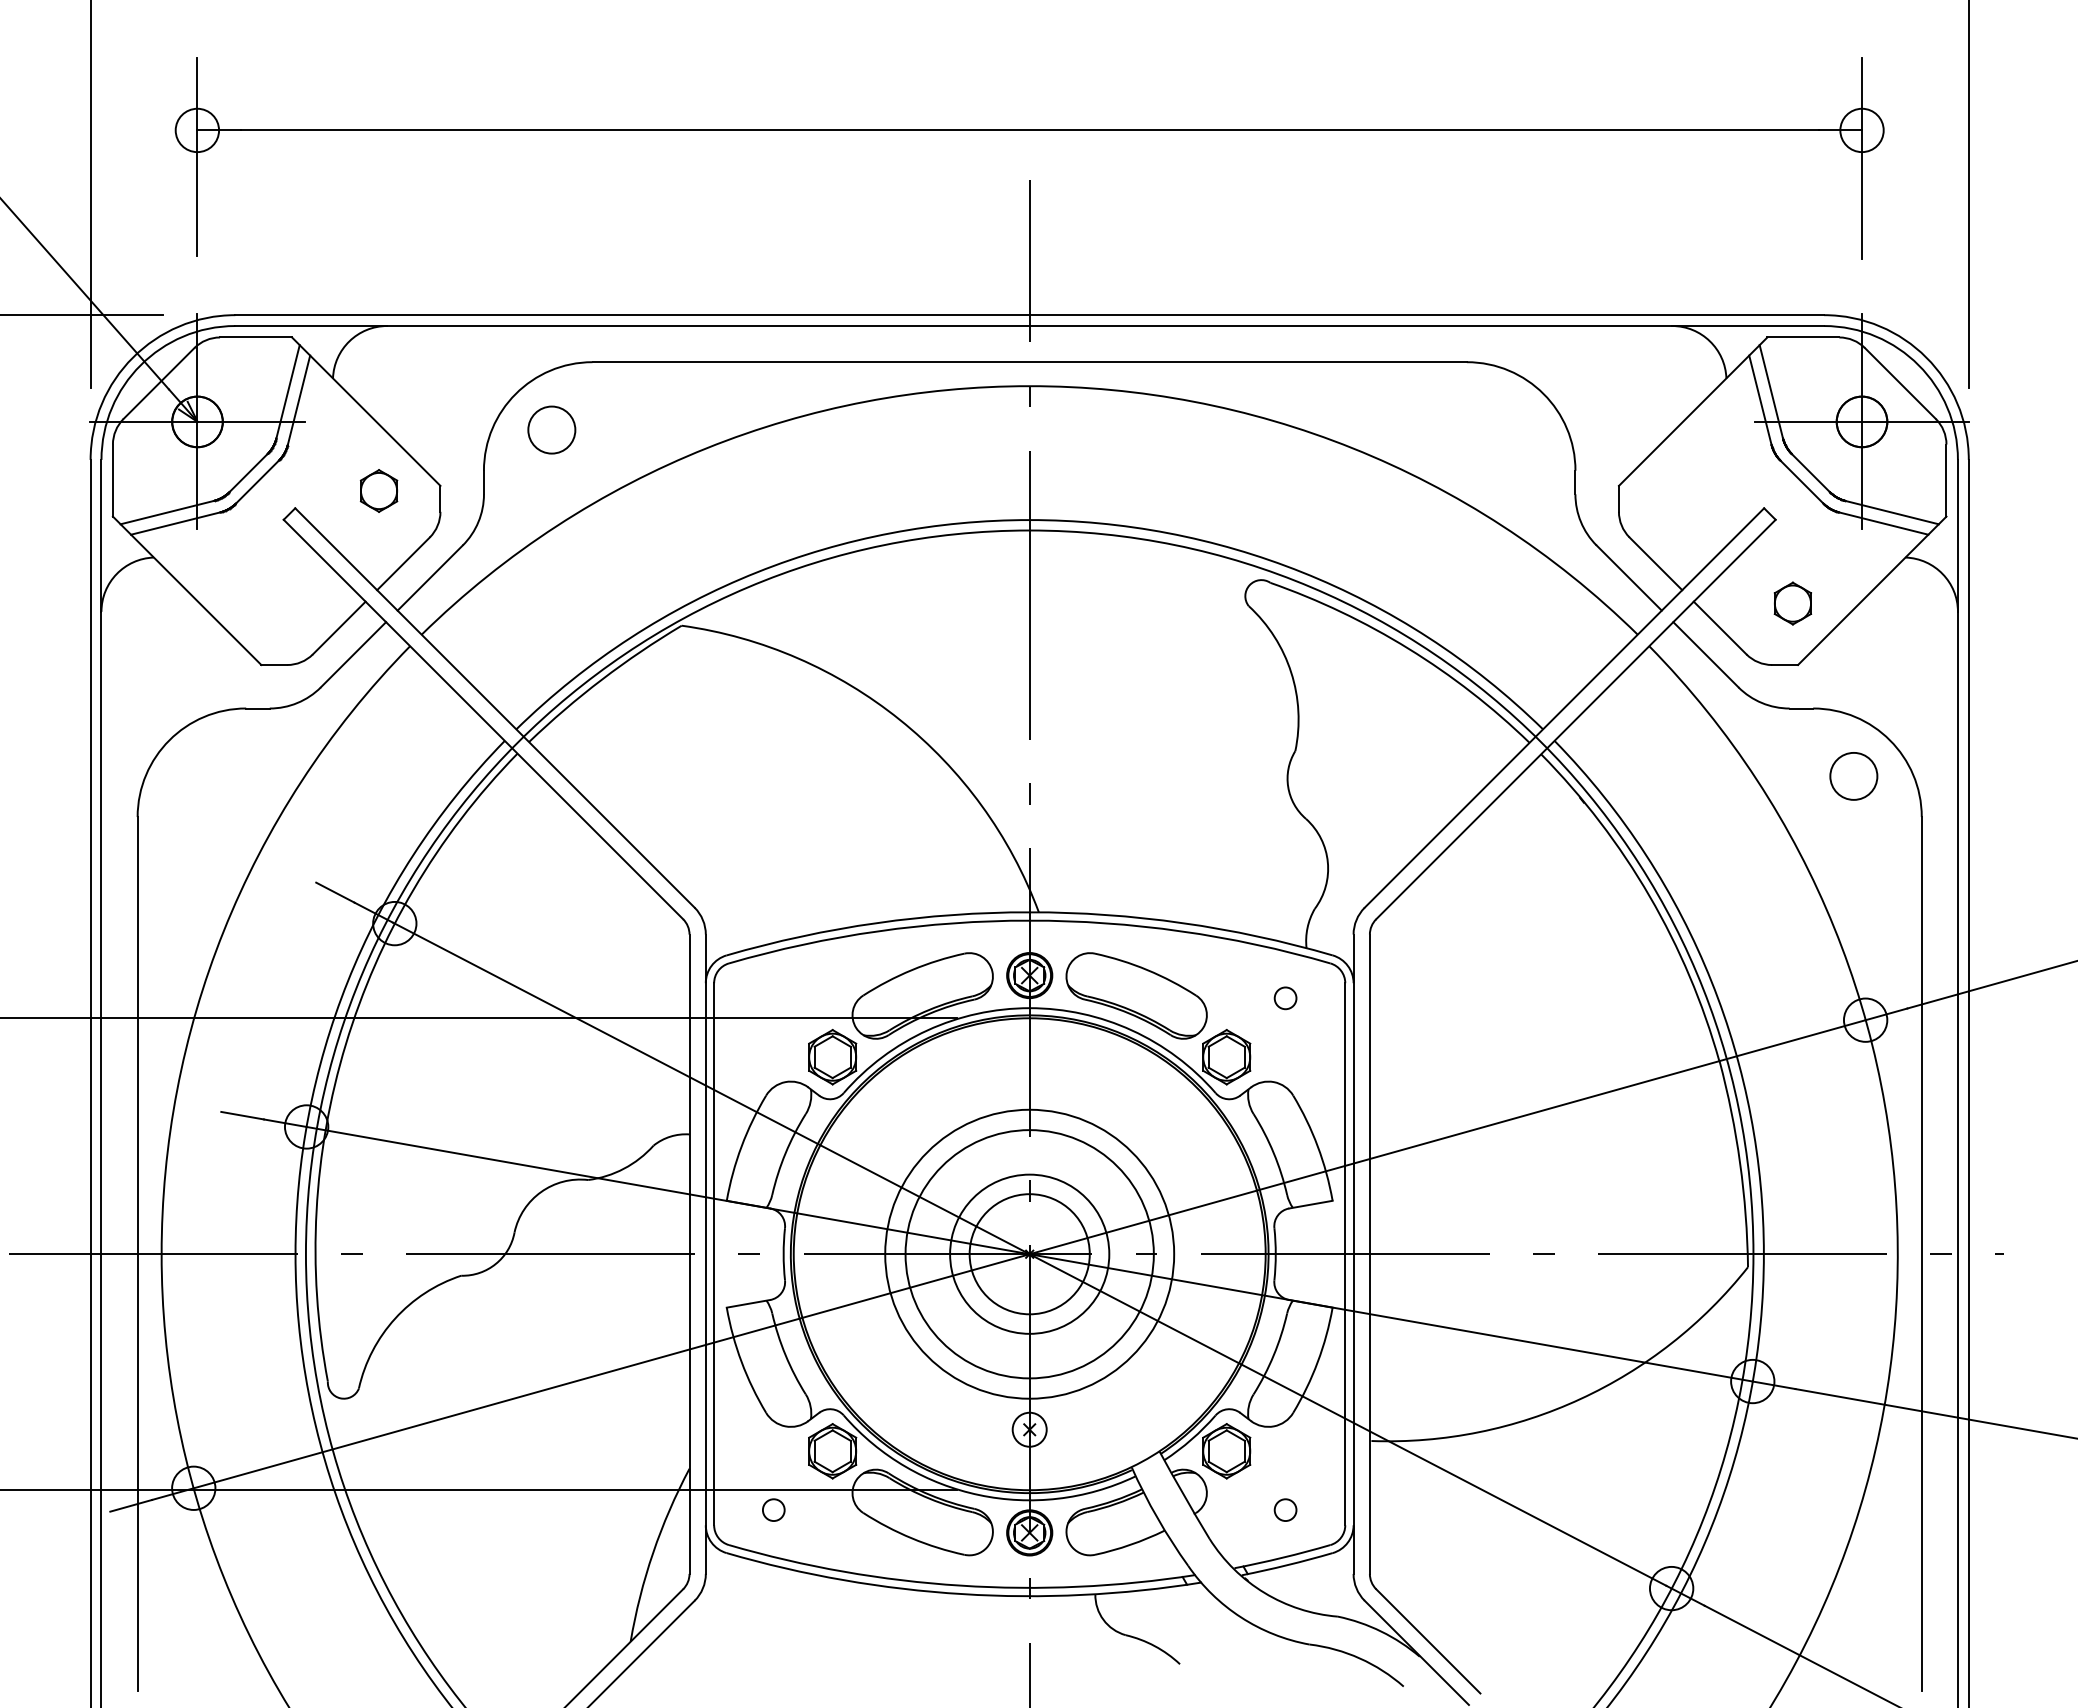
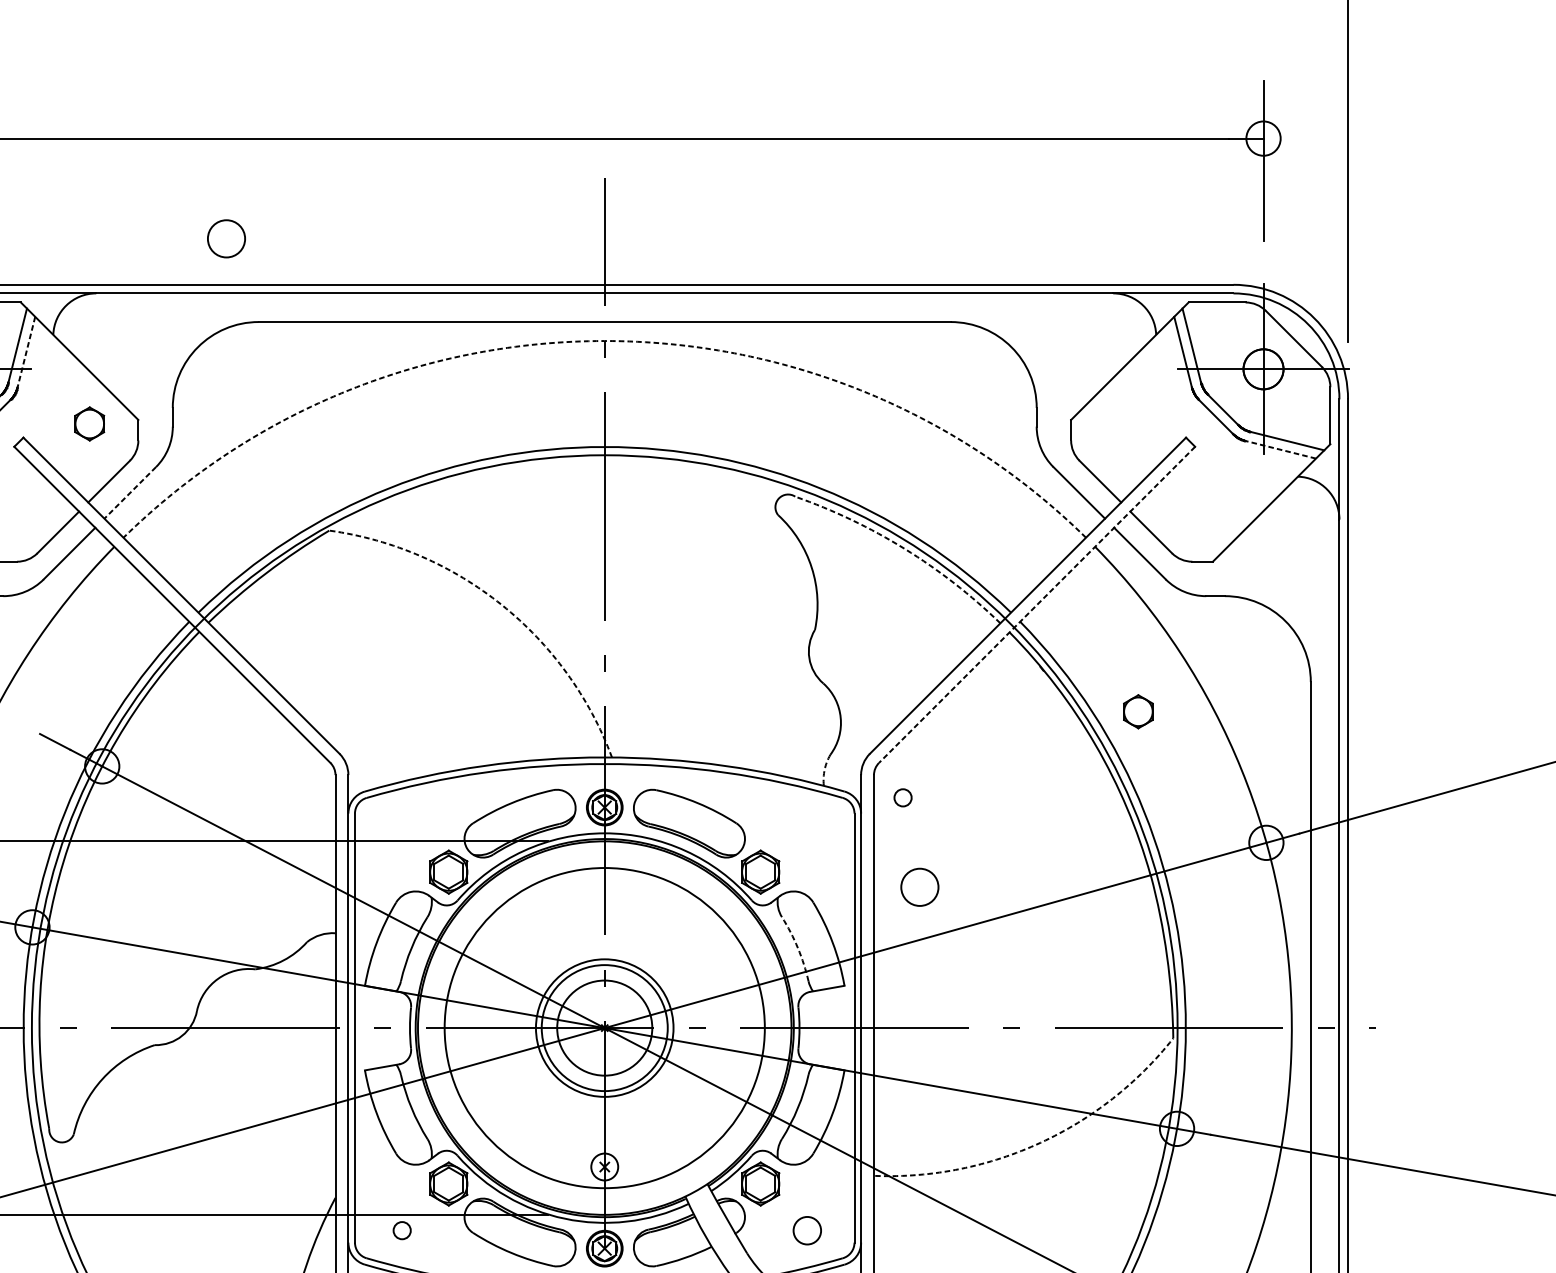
arc: (1029, 386) -> (604, 341), solid -> dashed
line: (298, 400) -> (26, 352), solid -> dashed
circle: (551, 429) -> (226, 238), moved
line: (1883, 523) -> (1280, 449), solid -> dashed
line: (429, 578) -> (129, 493), solid -> dashed
part: (1792, 603) -> (1138, 711), moved
arc: (1408, 648) -> (904, 548), solid -> dashed
arc: (899, 719) -> (501, 604), solid -> dashed
line: (1575, 719) -> (1036, 604), solid -> dashed
circle: (1853, 776) -> (919, 887), moved
arc: (1307, 927) -> (824, 769), solid -> dashed
circle: (1285, 998) -> (902, 797), moved
arc: (1273, 1153) -> (797, 948), solid -> dashed
circle: (1029, 1253) -> (604, 1027), size x1.4
circle: (1029, 1254) -> (604, 1028), size x0.7
arc: (1580, 1399) -> (1040, 1143), solid -> dashed
circle: (1285, 1509) -> (807, 1230), size x1.6

